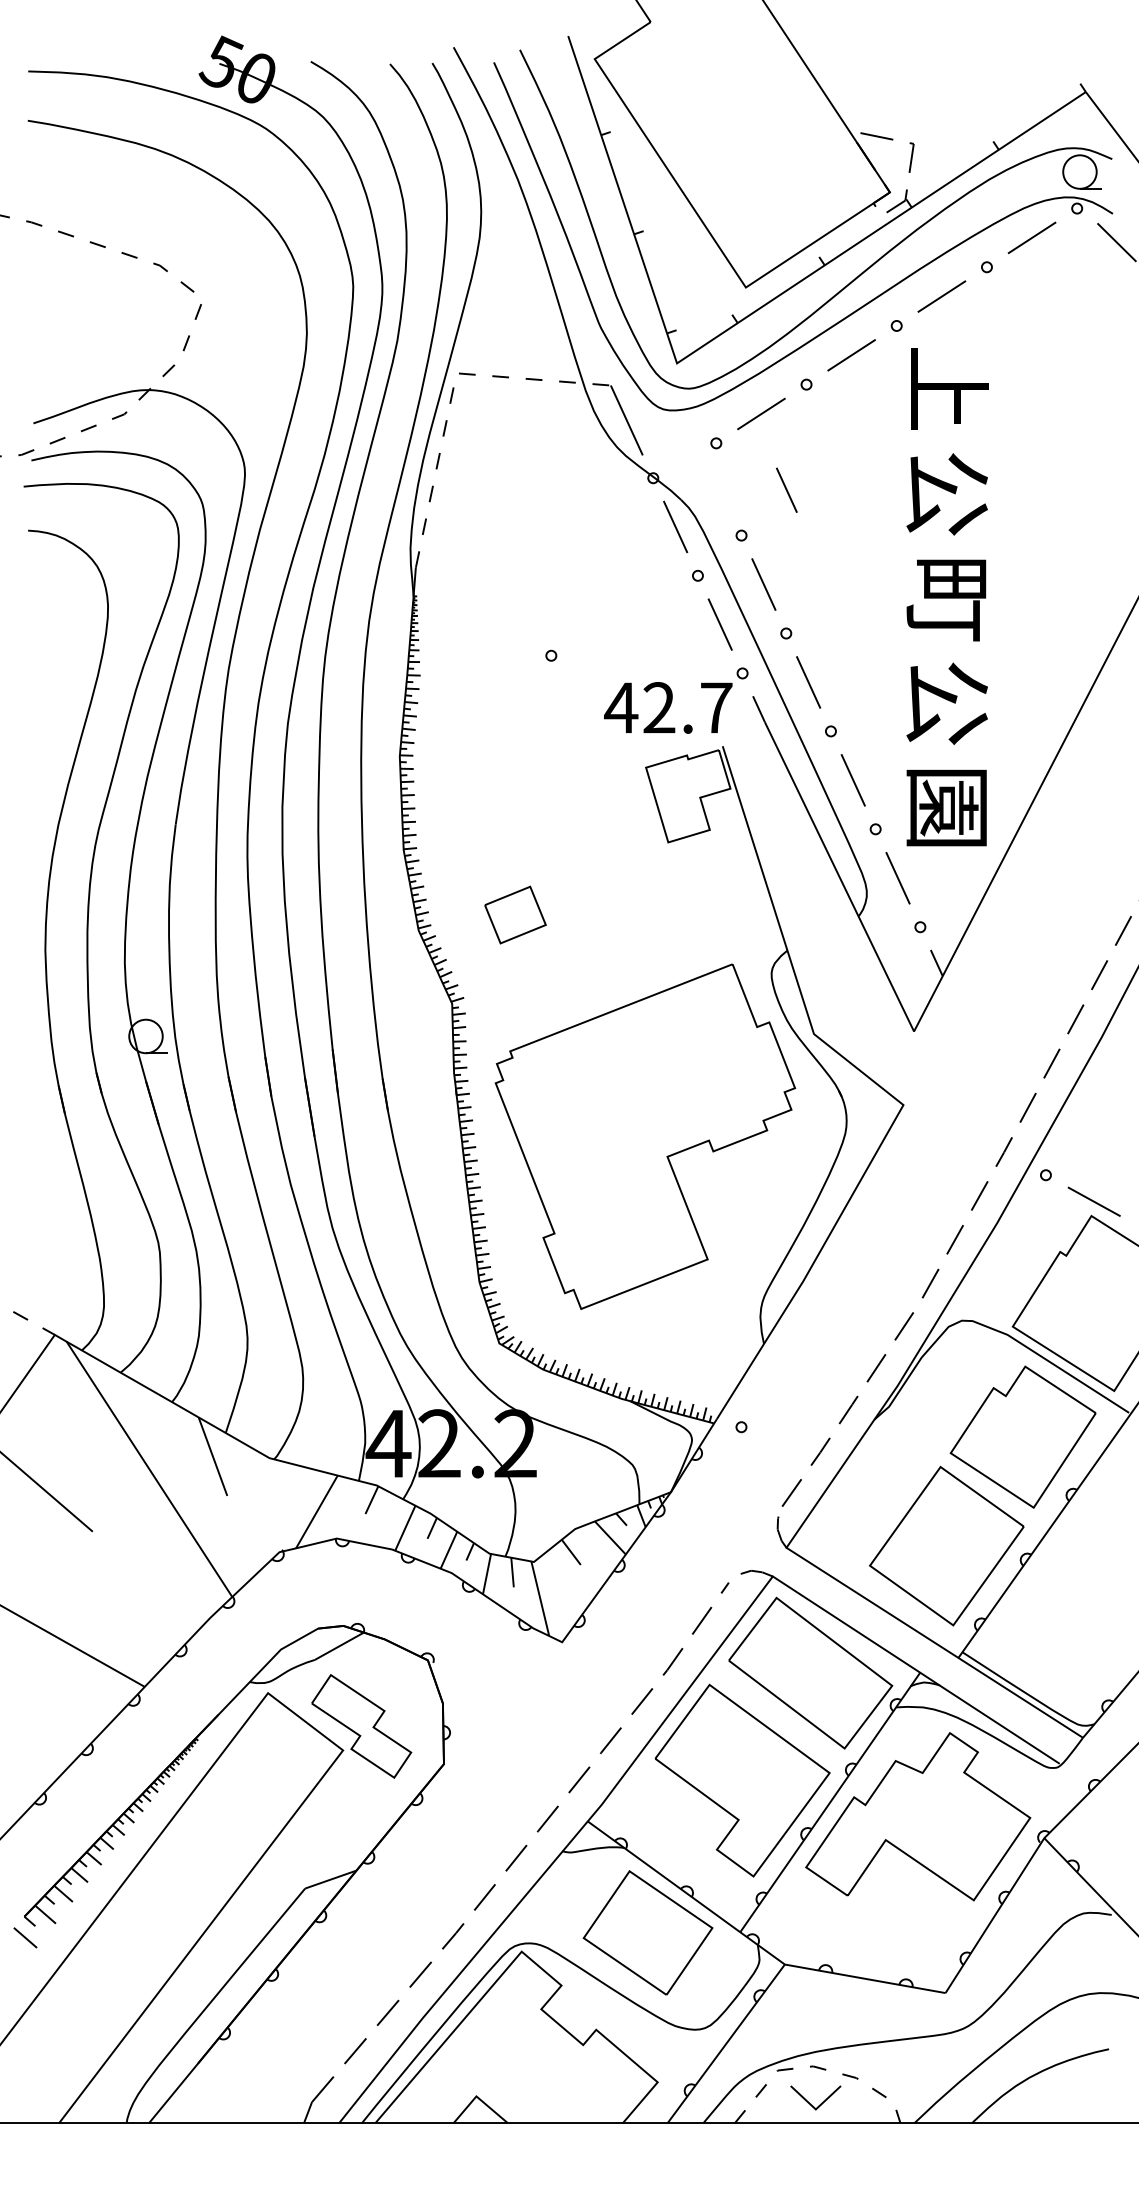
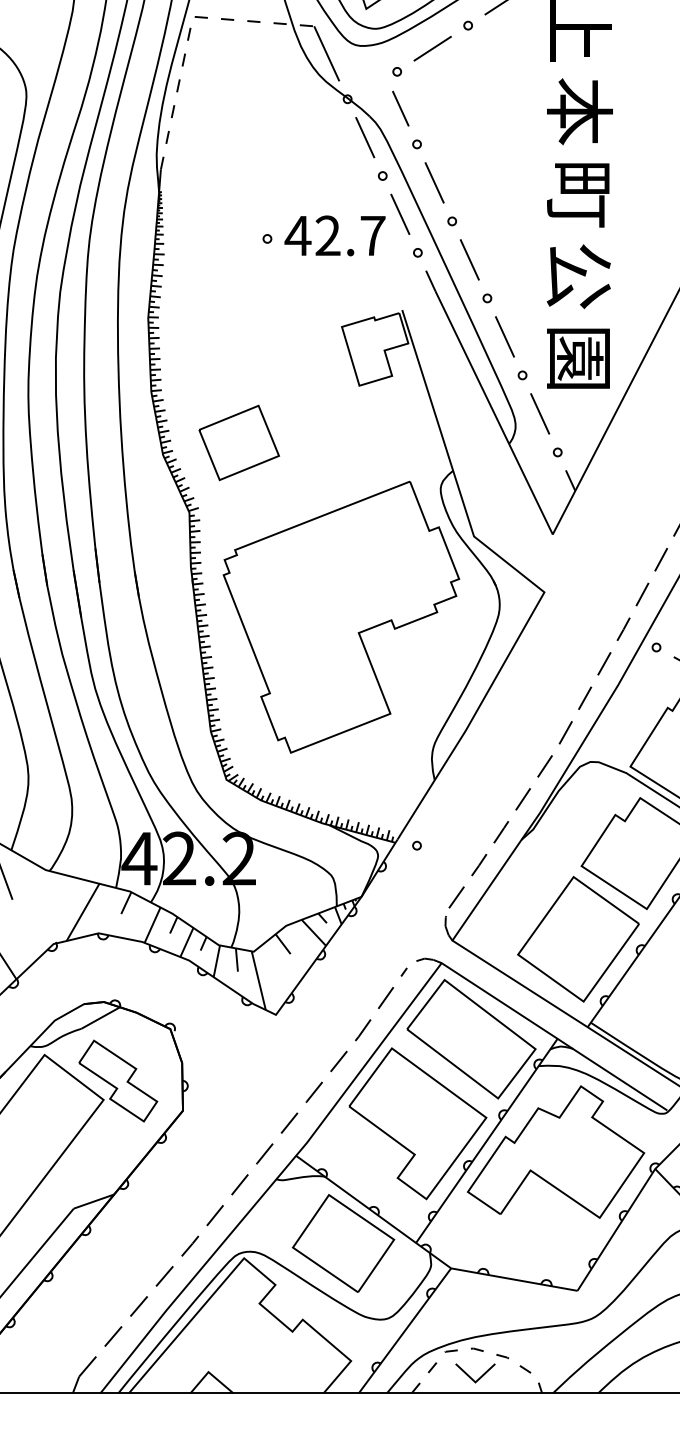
line: (786, 489) -> (400, 108), moved
text: (948, 493) -> (579, 111), 公 -> 本
text: (668, 707) -> (335, 235), moved
part: (515, 914) -> (239, 442), size x1.67

